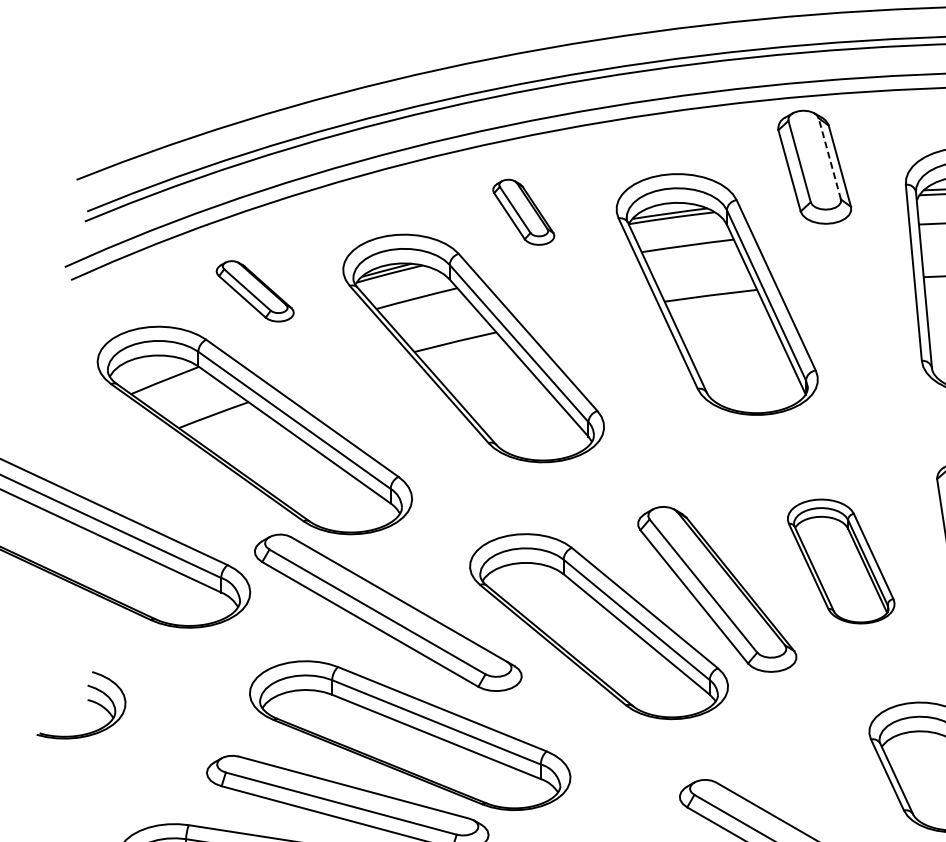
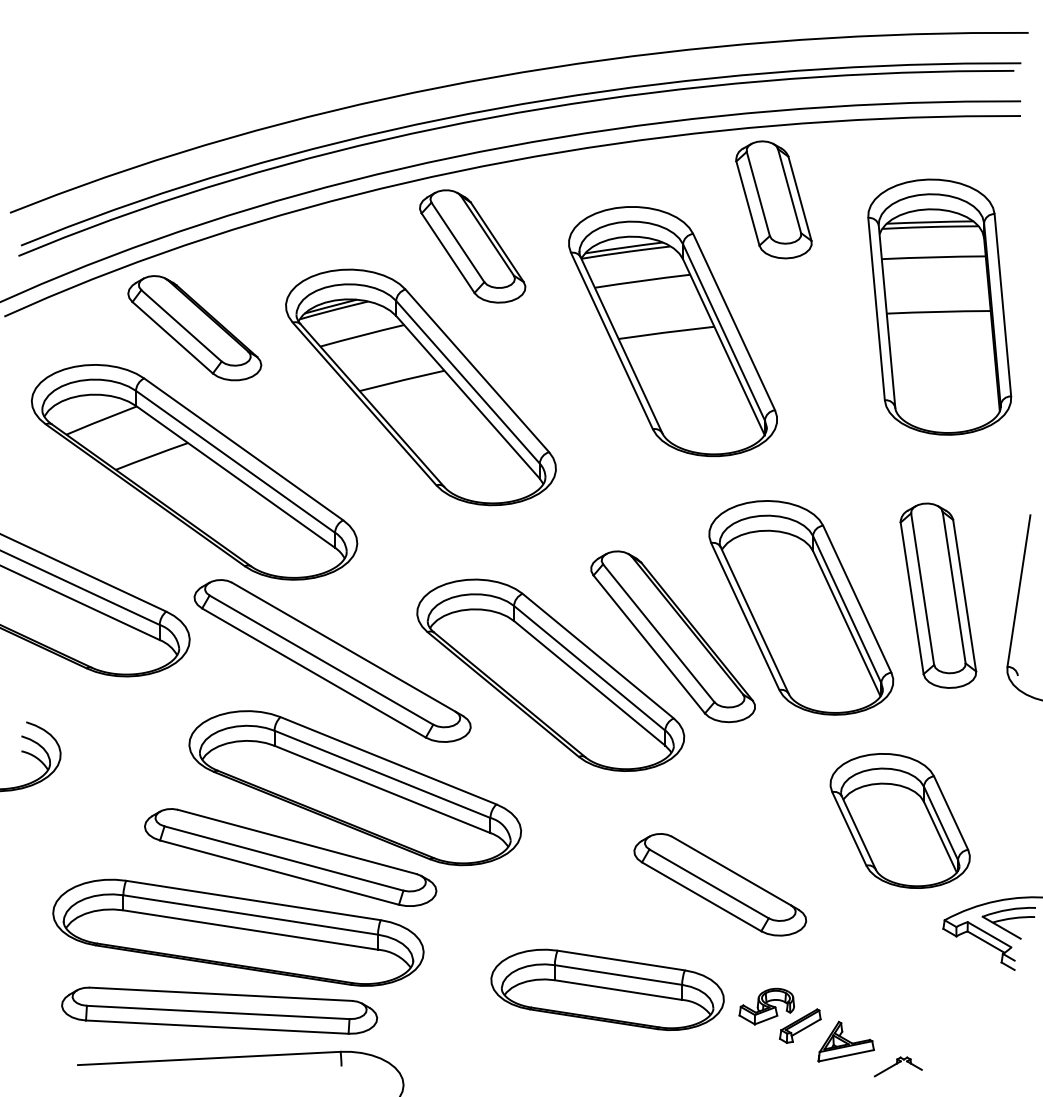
line: (829, 159) -> (789, 191), dashed -> solid
part: (523, 212) -> (472, 246), size x1.67
part: (254, 291) -> (194, 328), size x1.67
part: (841, 561) -> (801, 607), size x1.67

